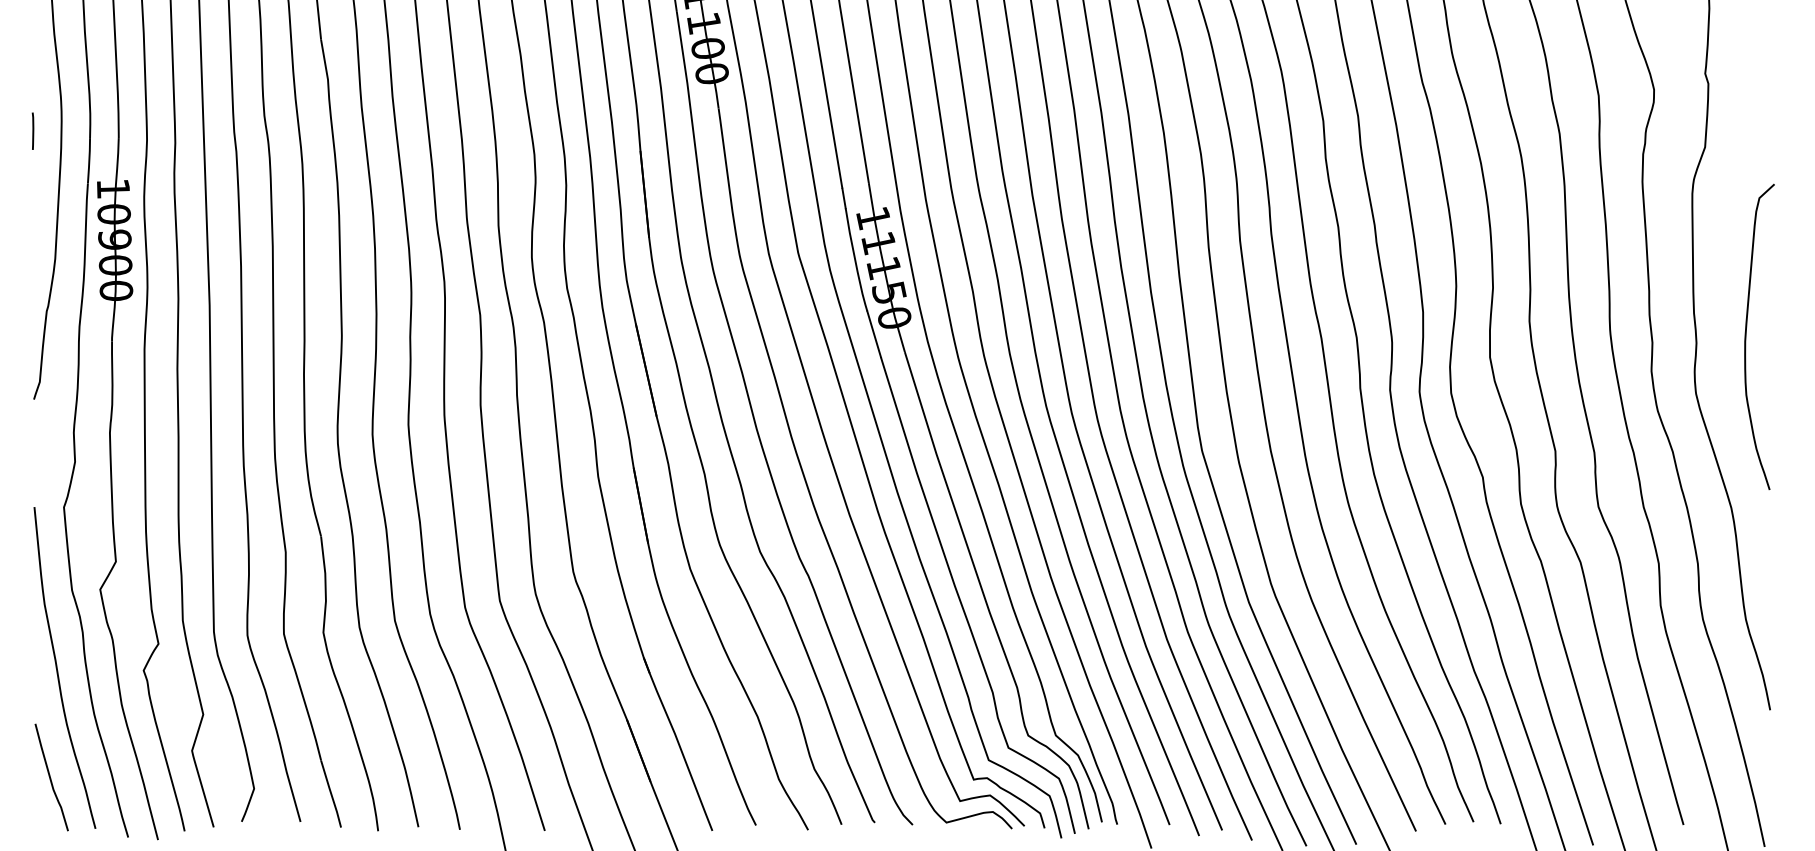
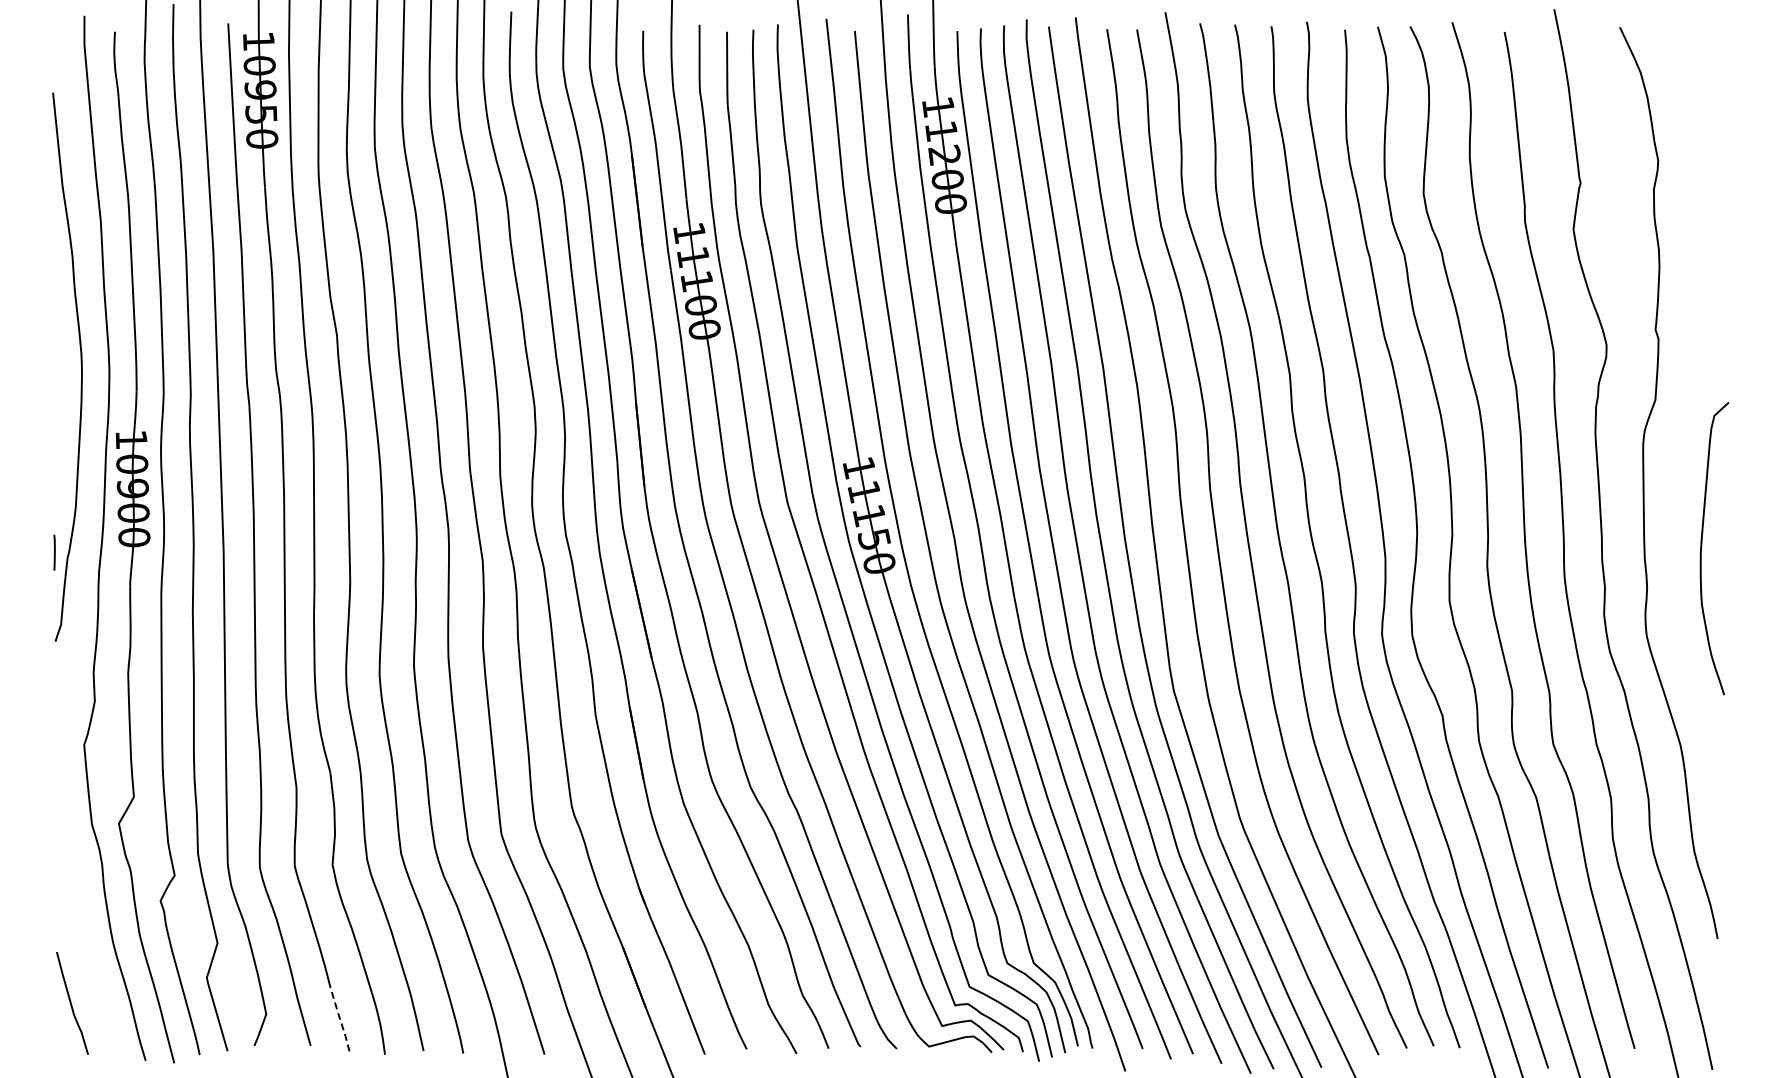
line: (32, 131) -> (54, 552), moved
curve: (1746, 335) -> (1702, 547), moved
curve: (58, 667) -> (78, 898), removed
line: (331, 794) -> (340, 1019), solid -> dashed

